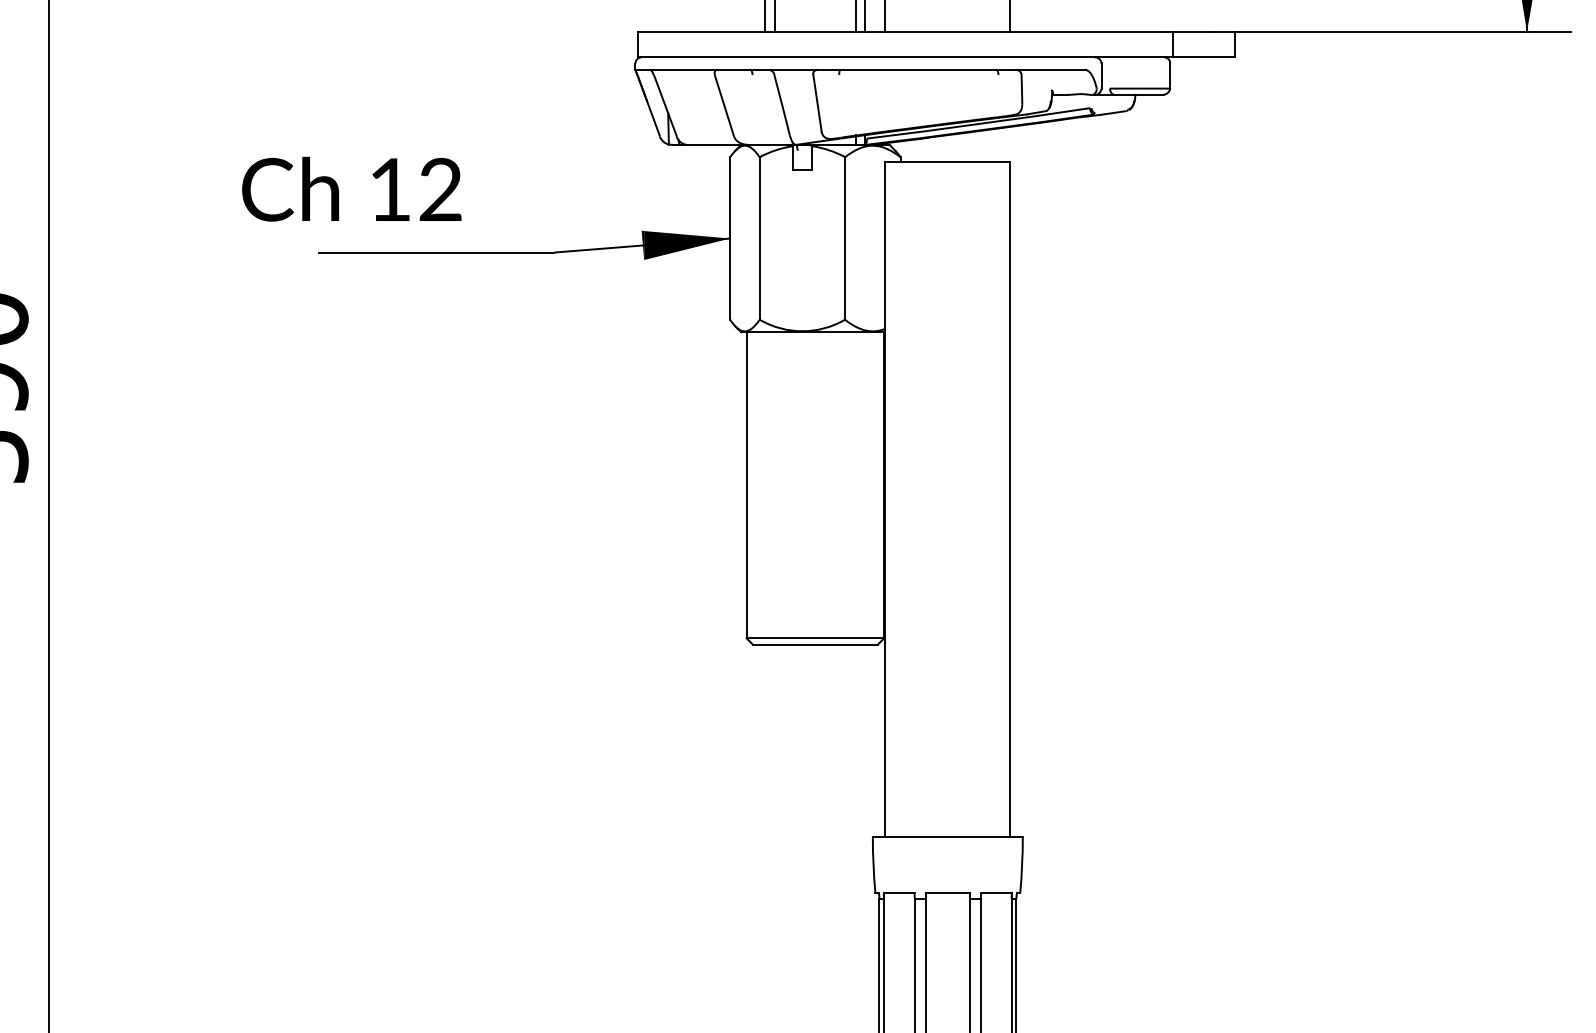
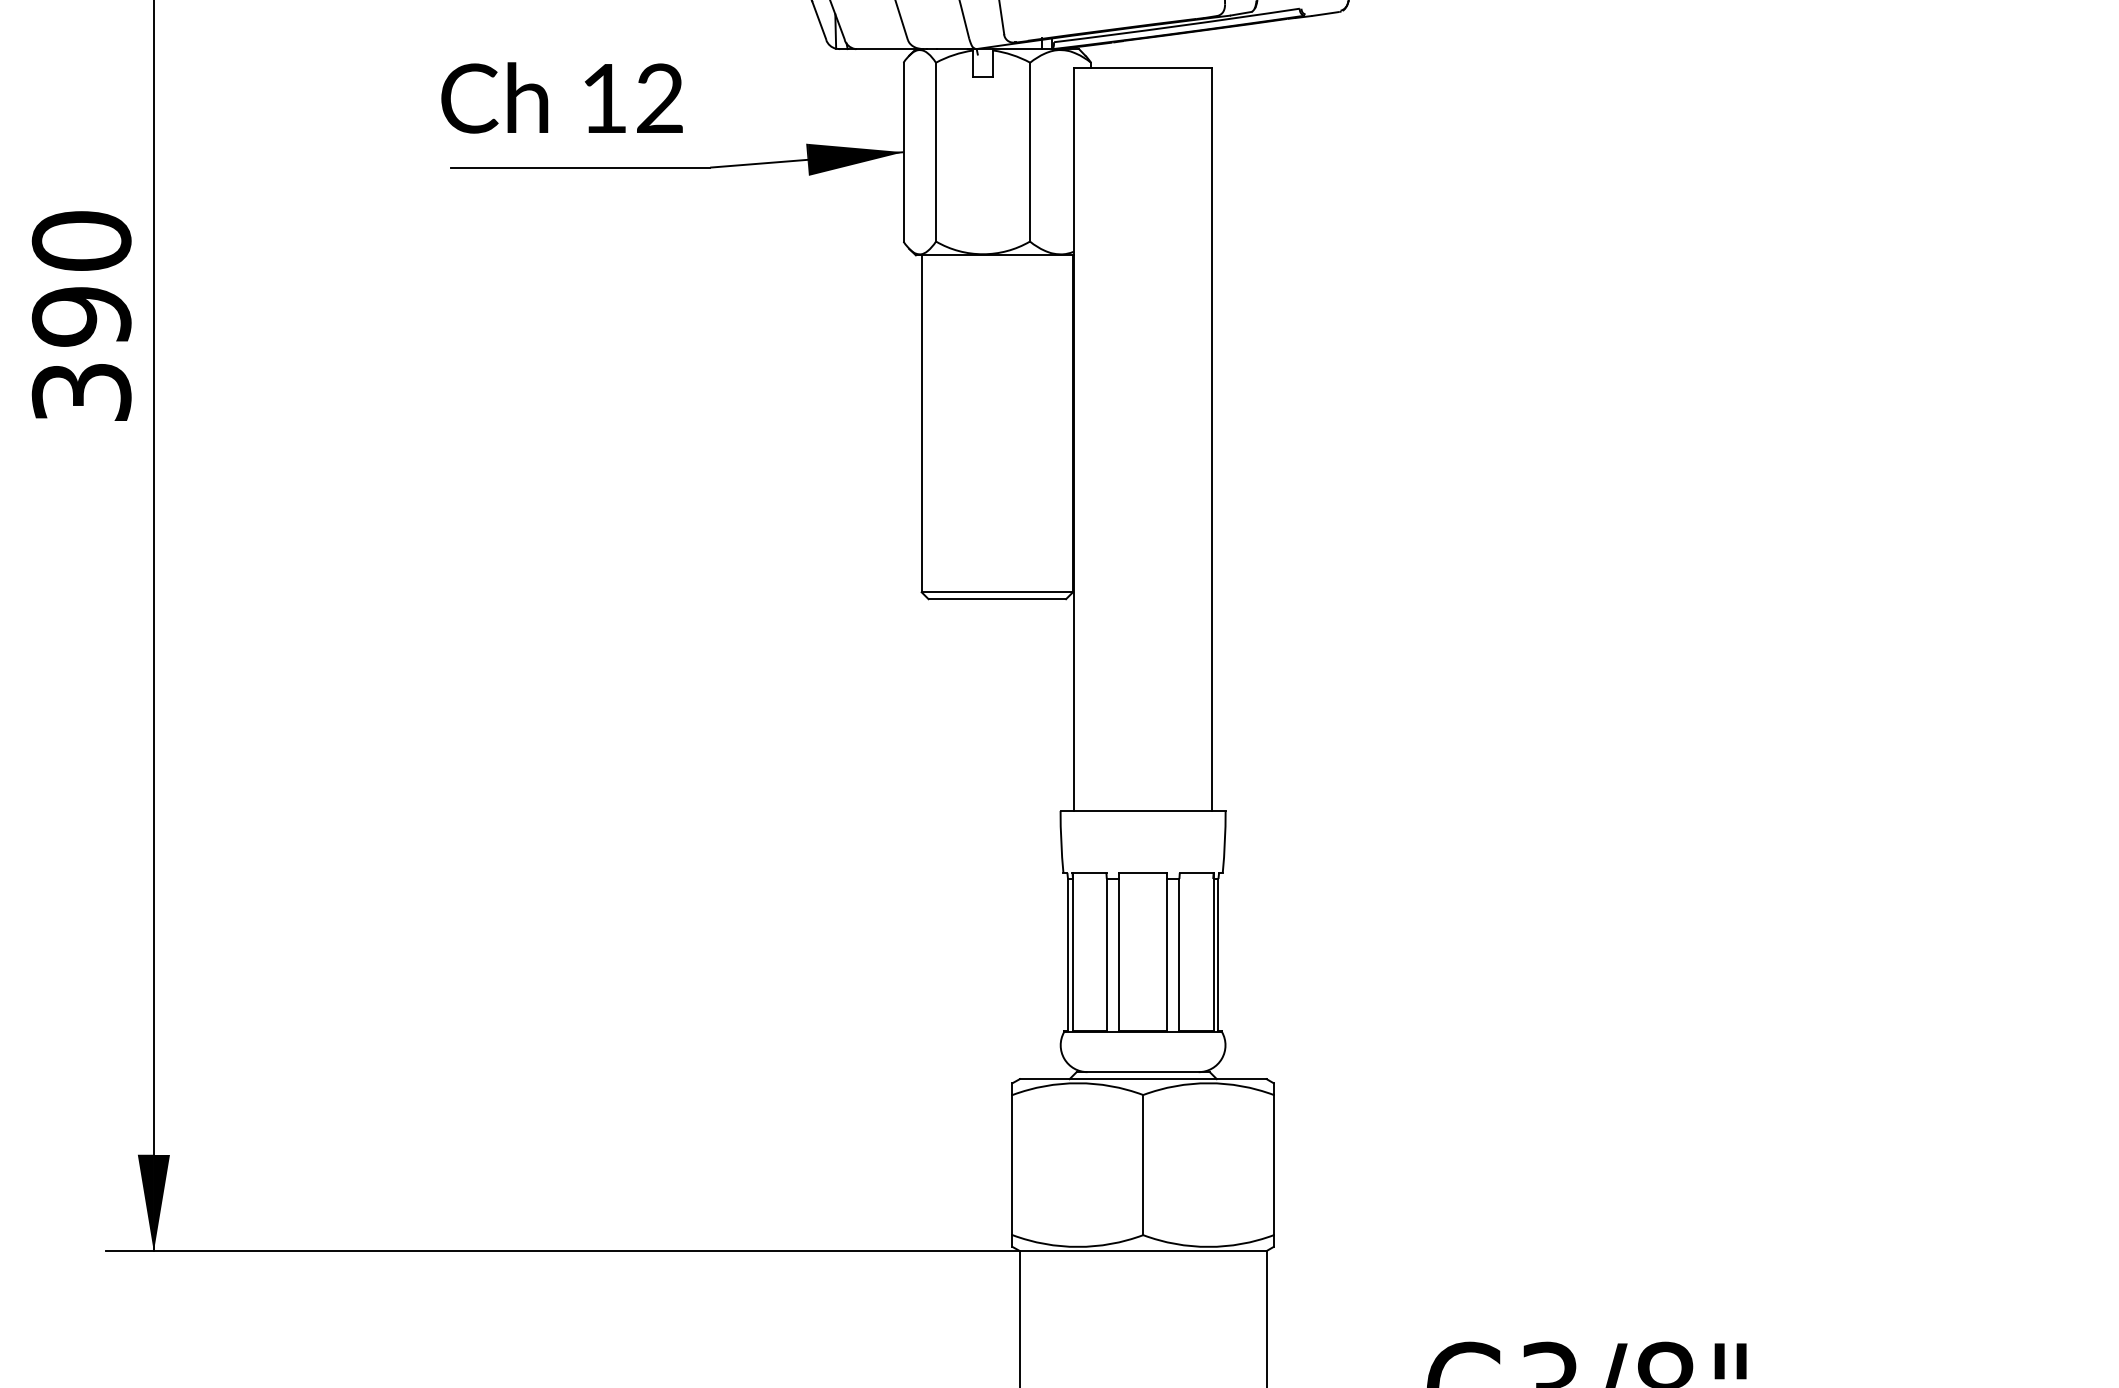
text: (351, 188) -> (561, 97), moved

